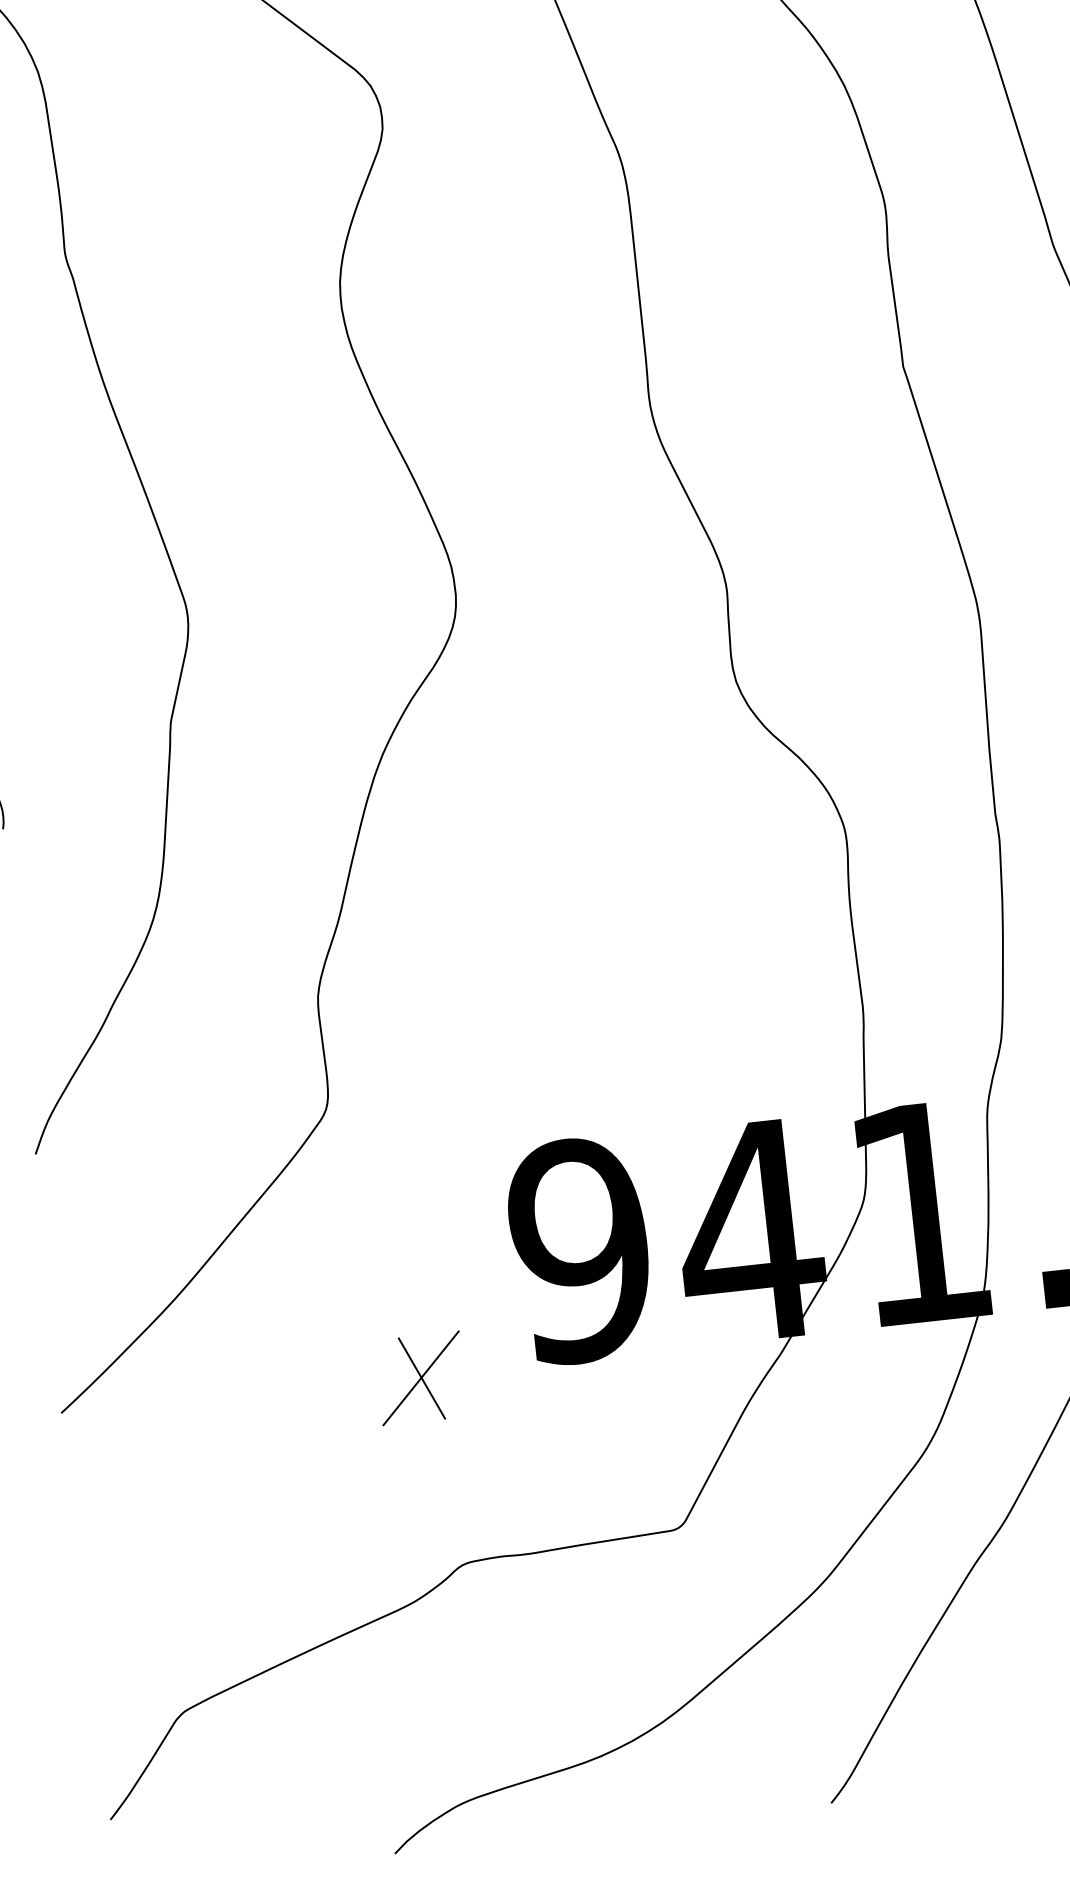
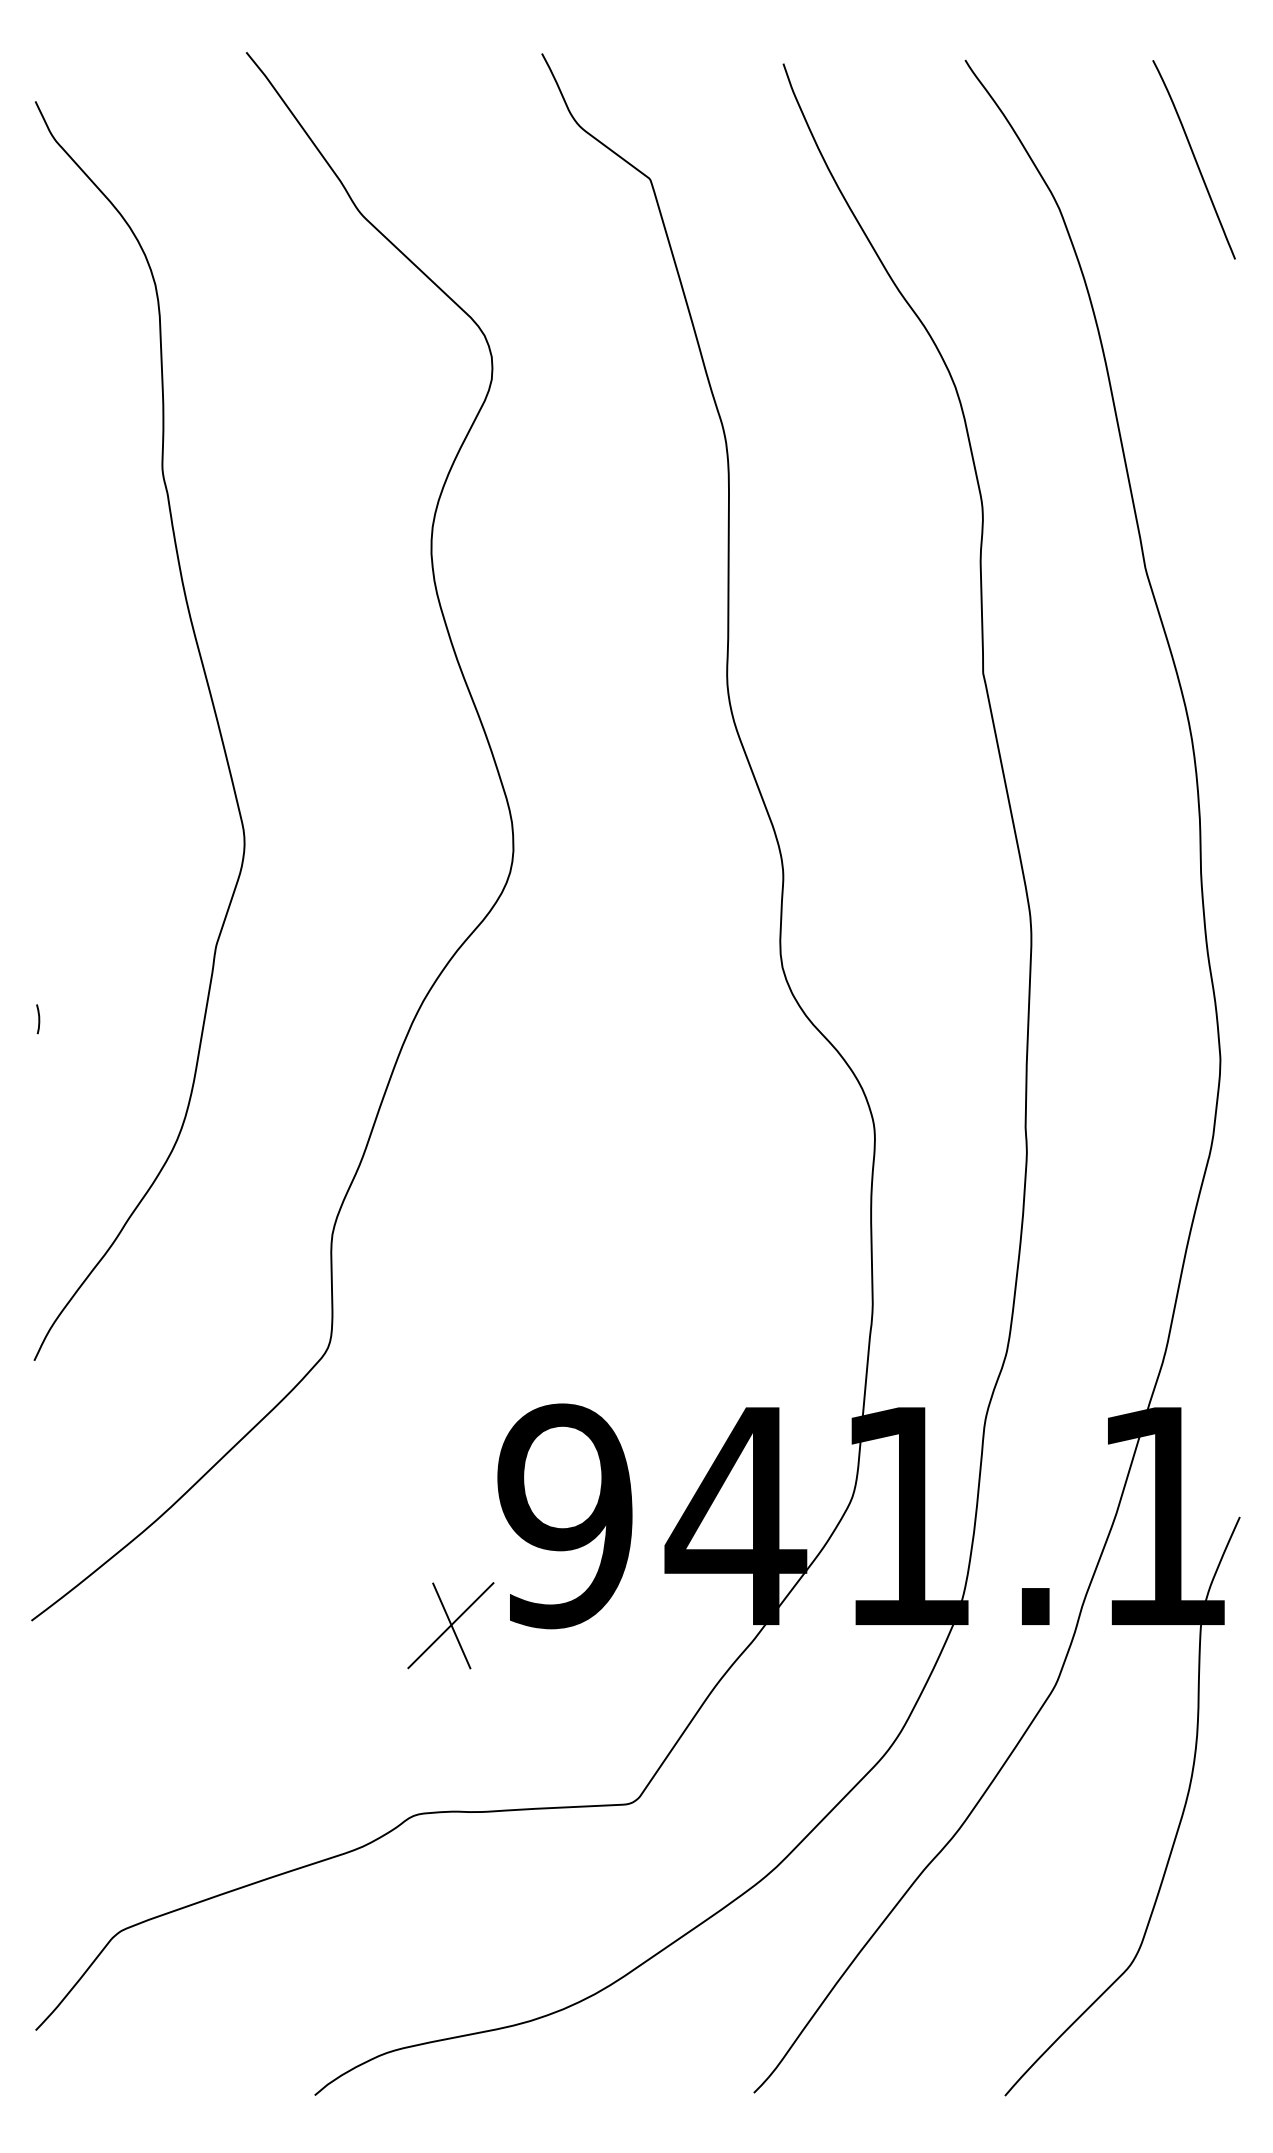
part: (420, 1378) -> (450, 1625), moved

